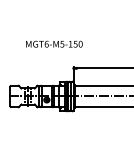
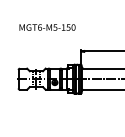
text: (54, 43) -> (47, 26), moved

